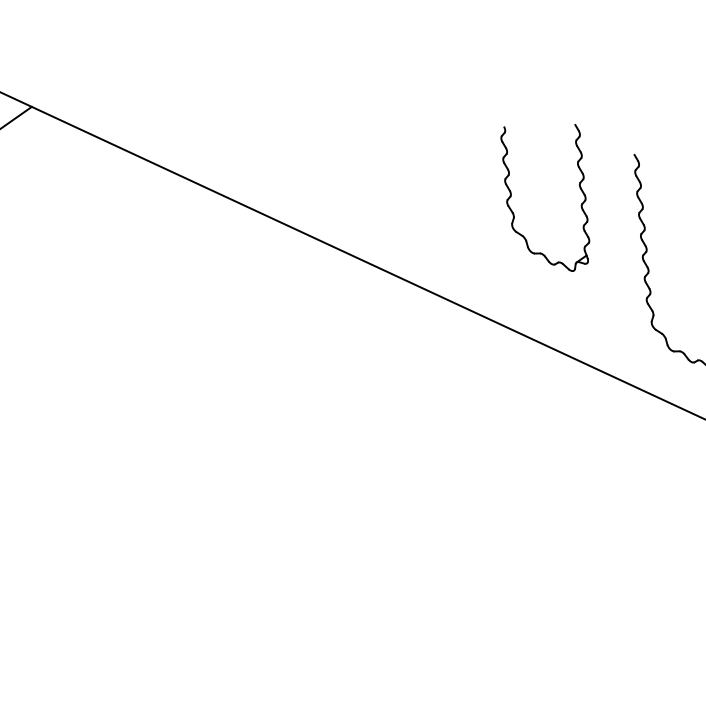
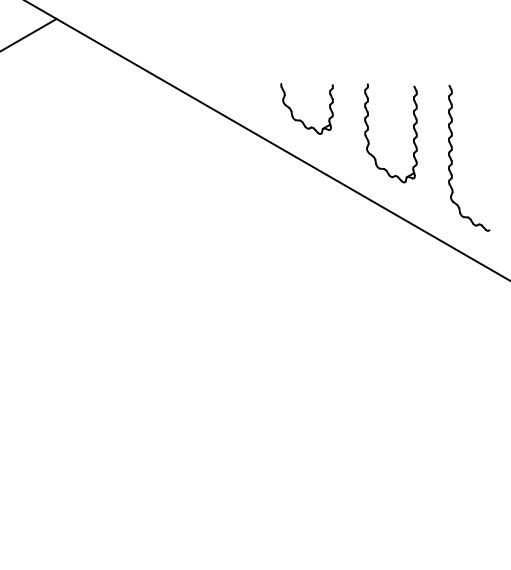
part: (514, 212) -> (369, 140), moved
part: (413, 225) -> (300, 119), added

